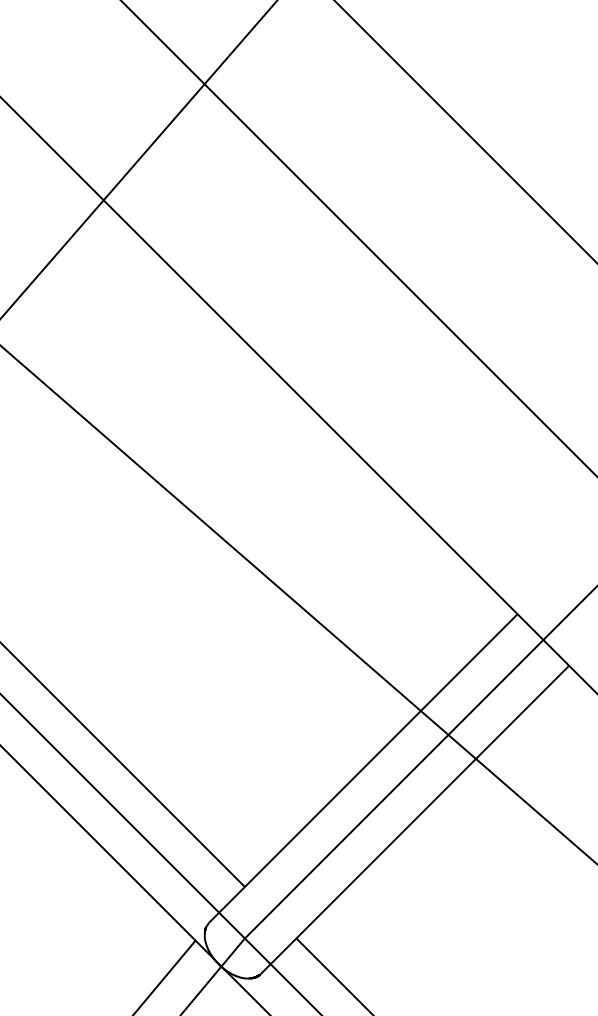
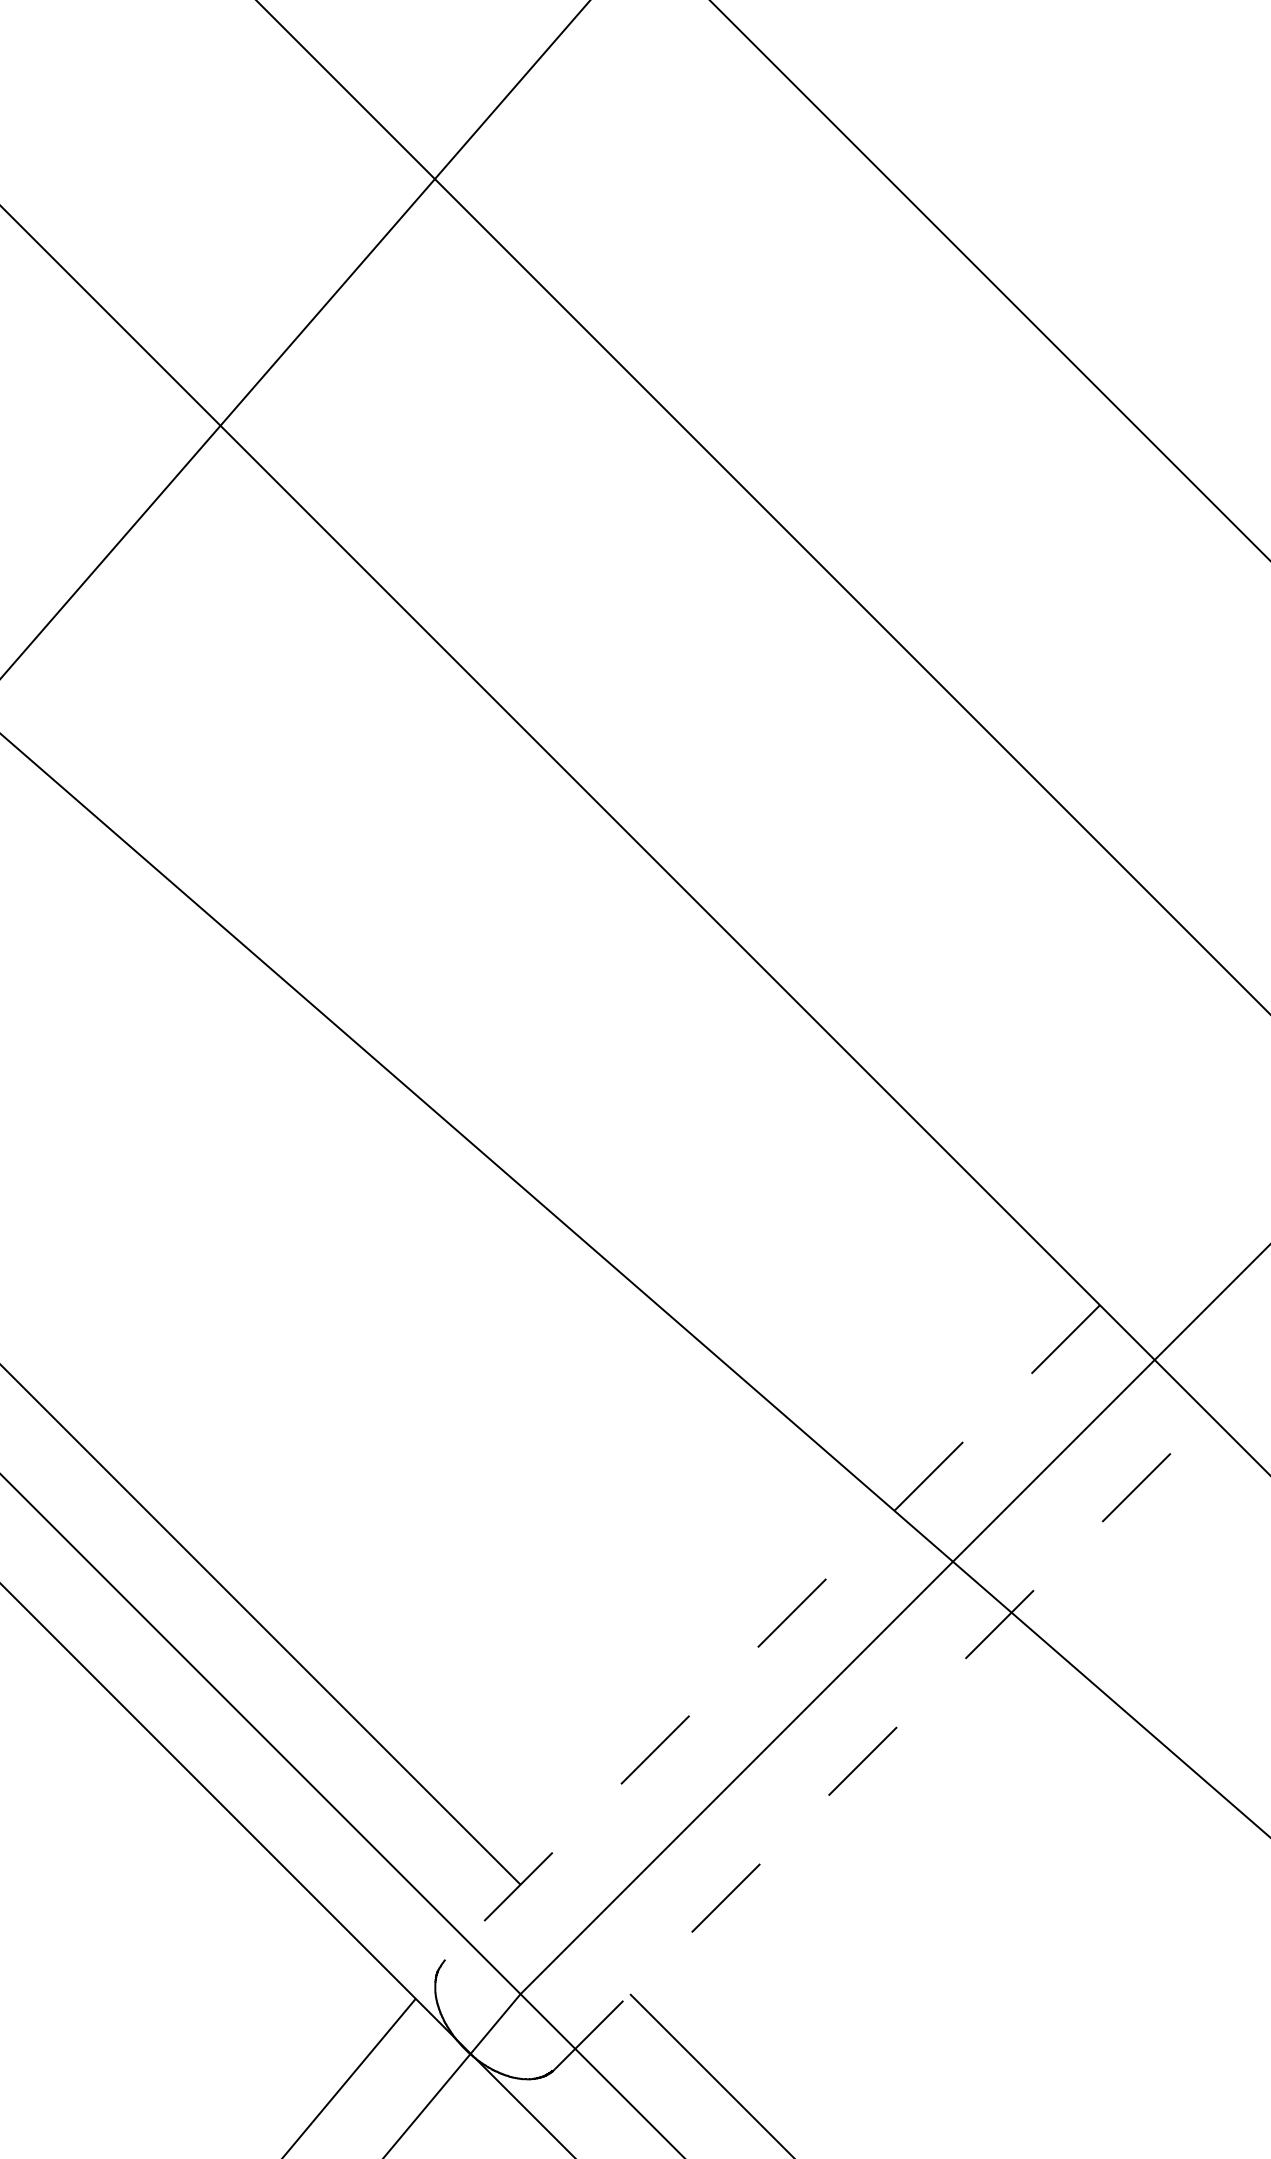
line: (363, 768) -> (772, 1632), solid -> dashed
line: (415, 819) -> (883, 1741), solid -> dashed

